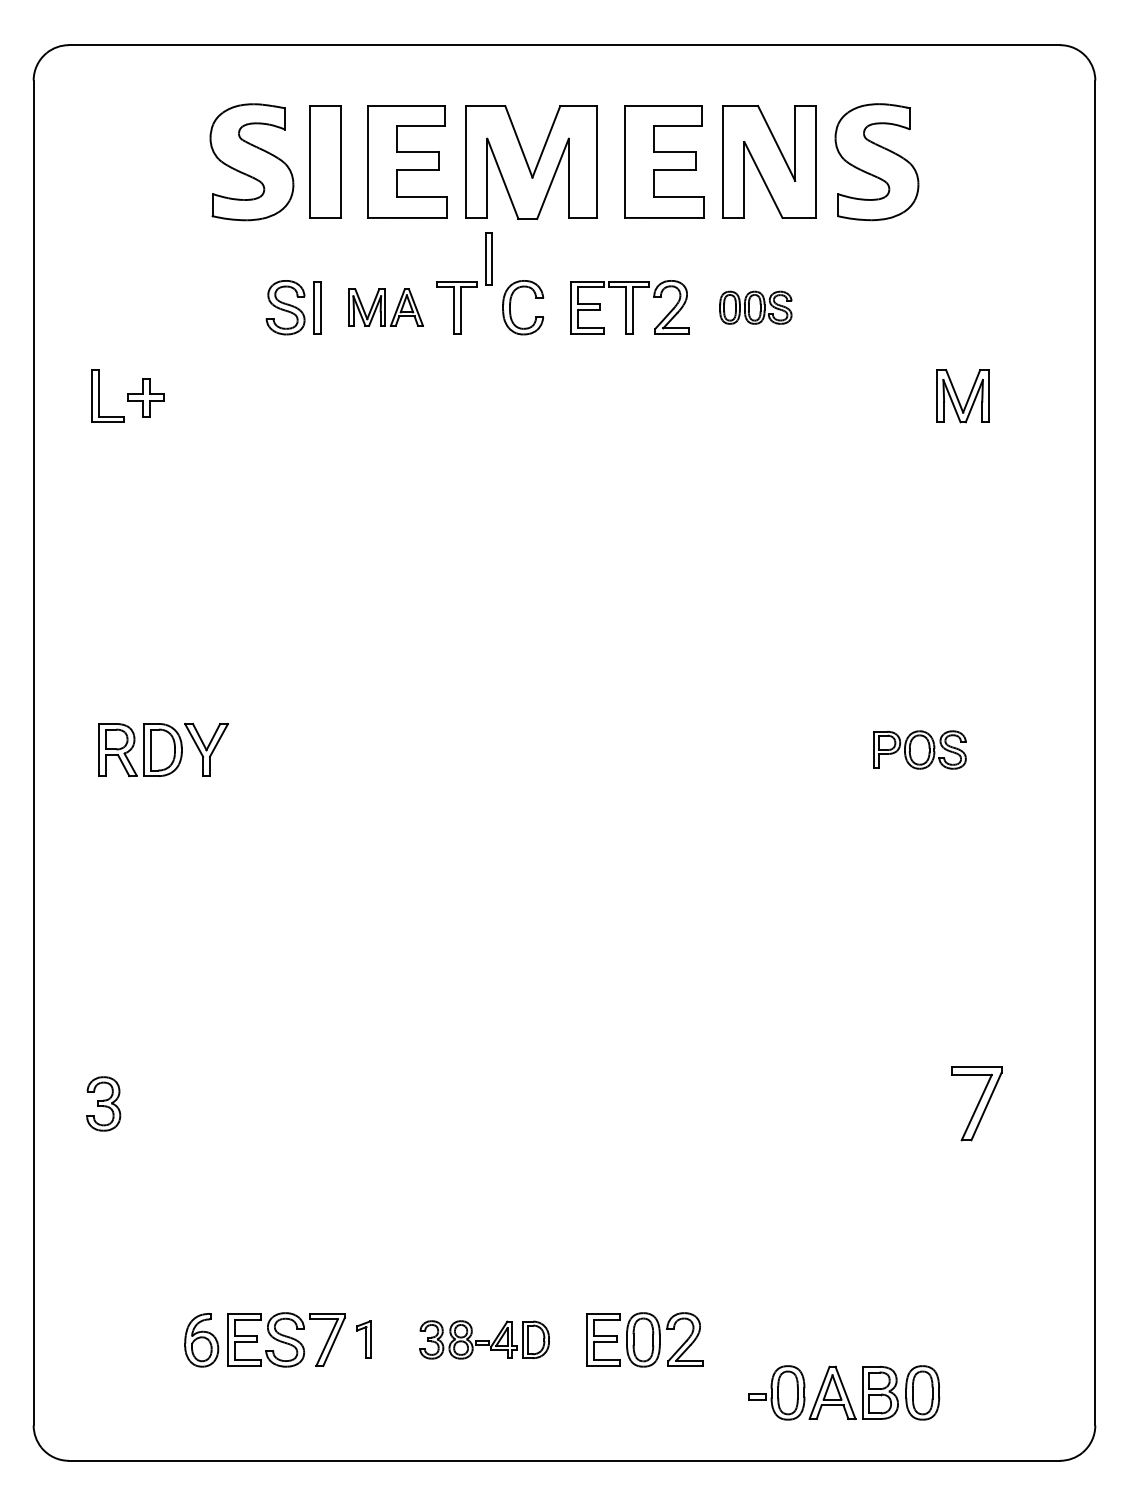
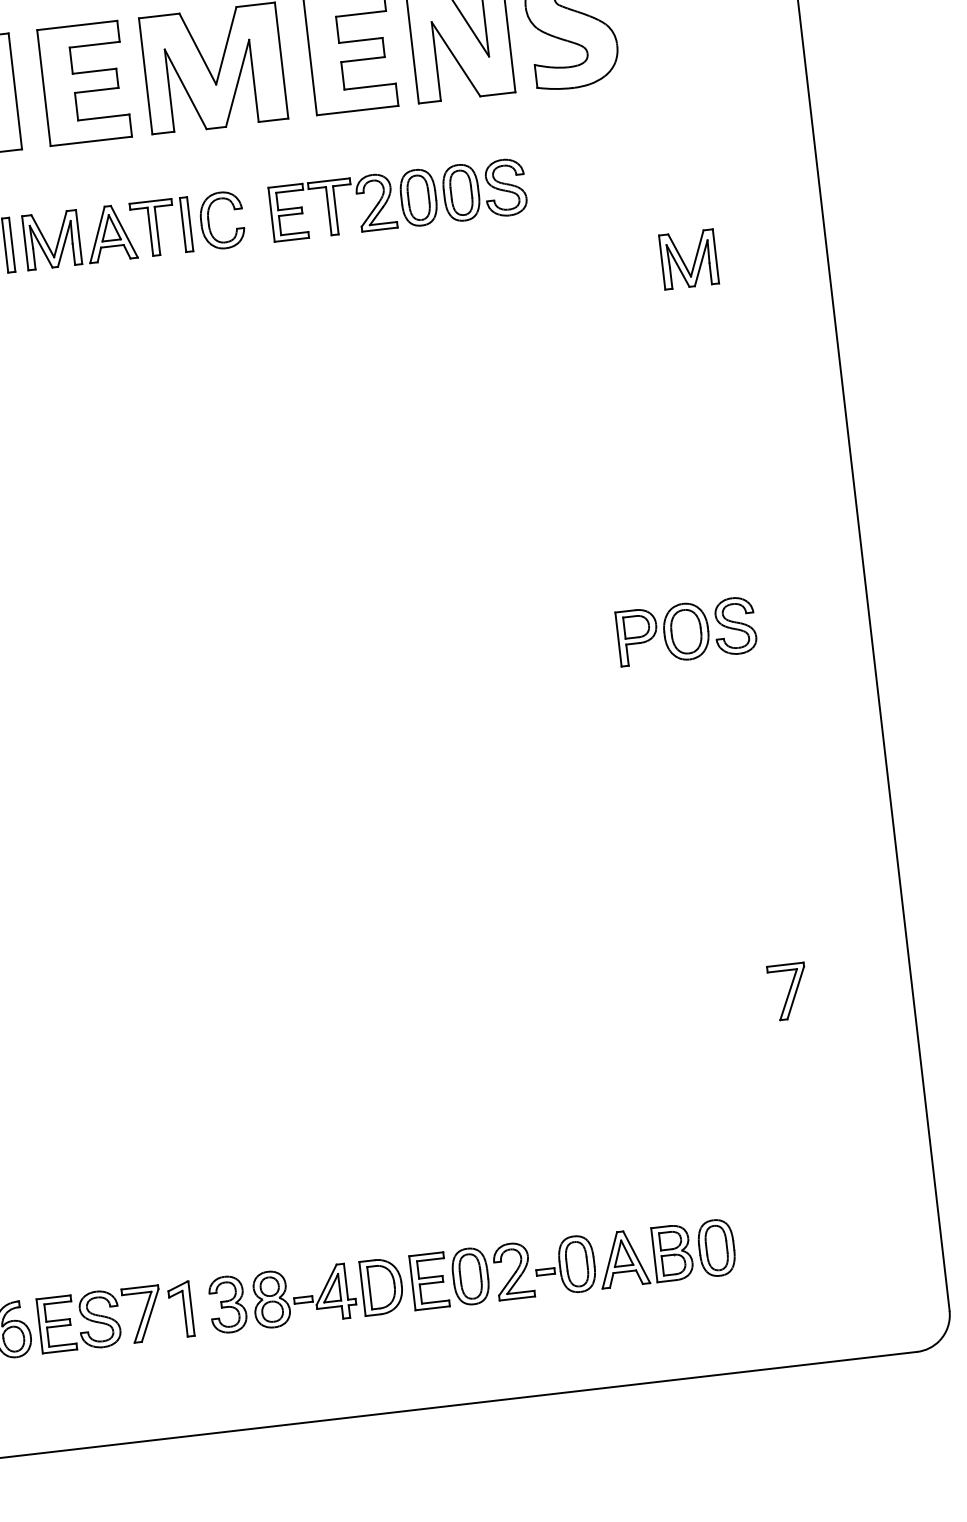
part: (488, 258) -> (186, 224), moved
part: (385, 307) -> (79, 236), size x1.43
part: (755, 307) -> (463, 192), size x1.67
part: (919, 749) -> (686, 631), size x1.43
part: (977, 1104) -> (788, 992), size x0.71
part: (363, 1339) -> (180, 1309), size x1.43
part: (484, 1339) -> (305, 1295), size x1.43
part: (844, 1392) -> (635, 1256), moved

